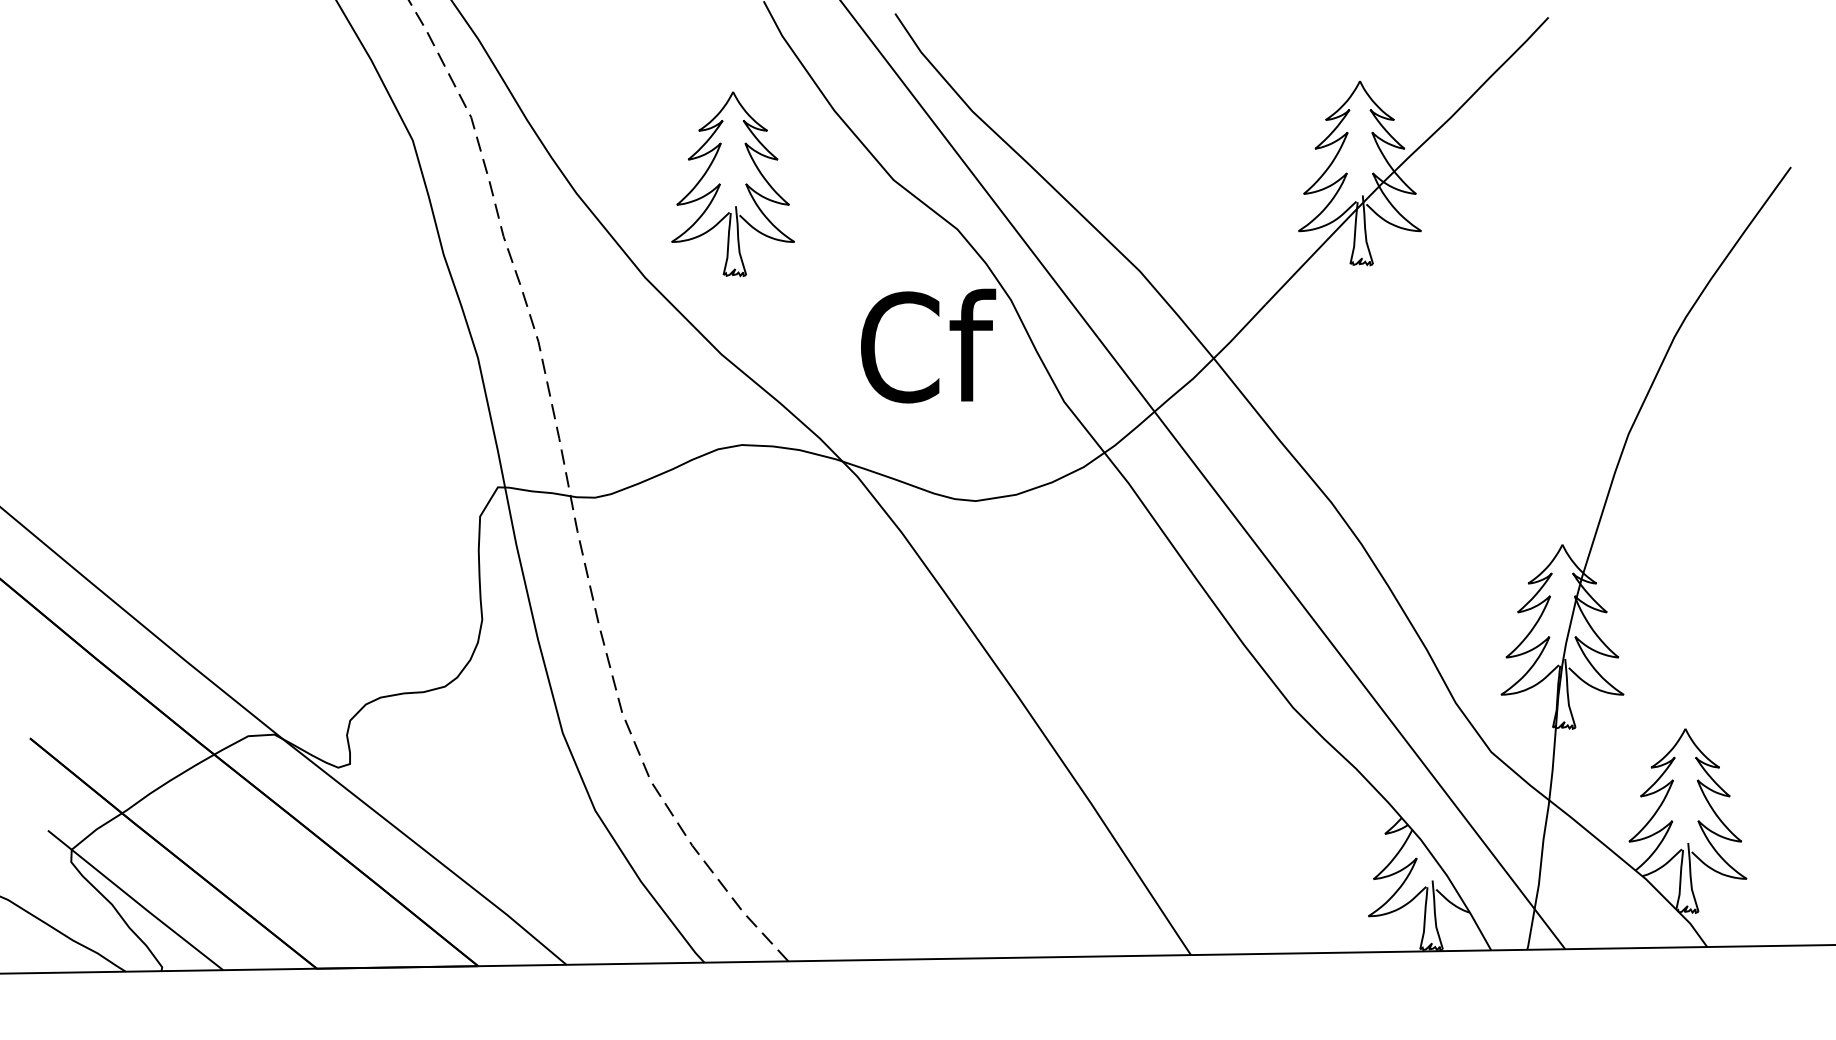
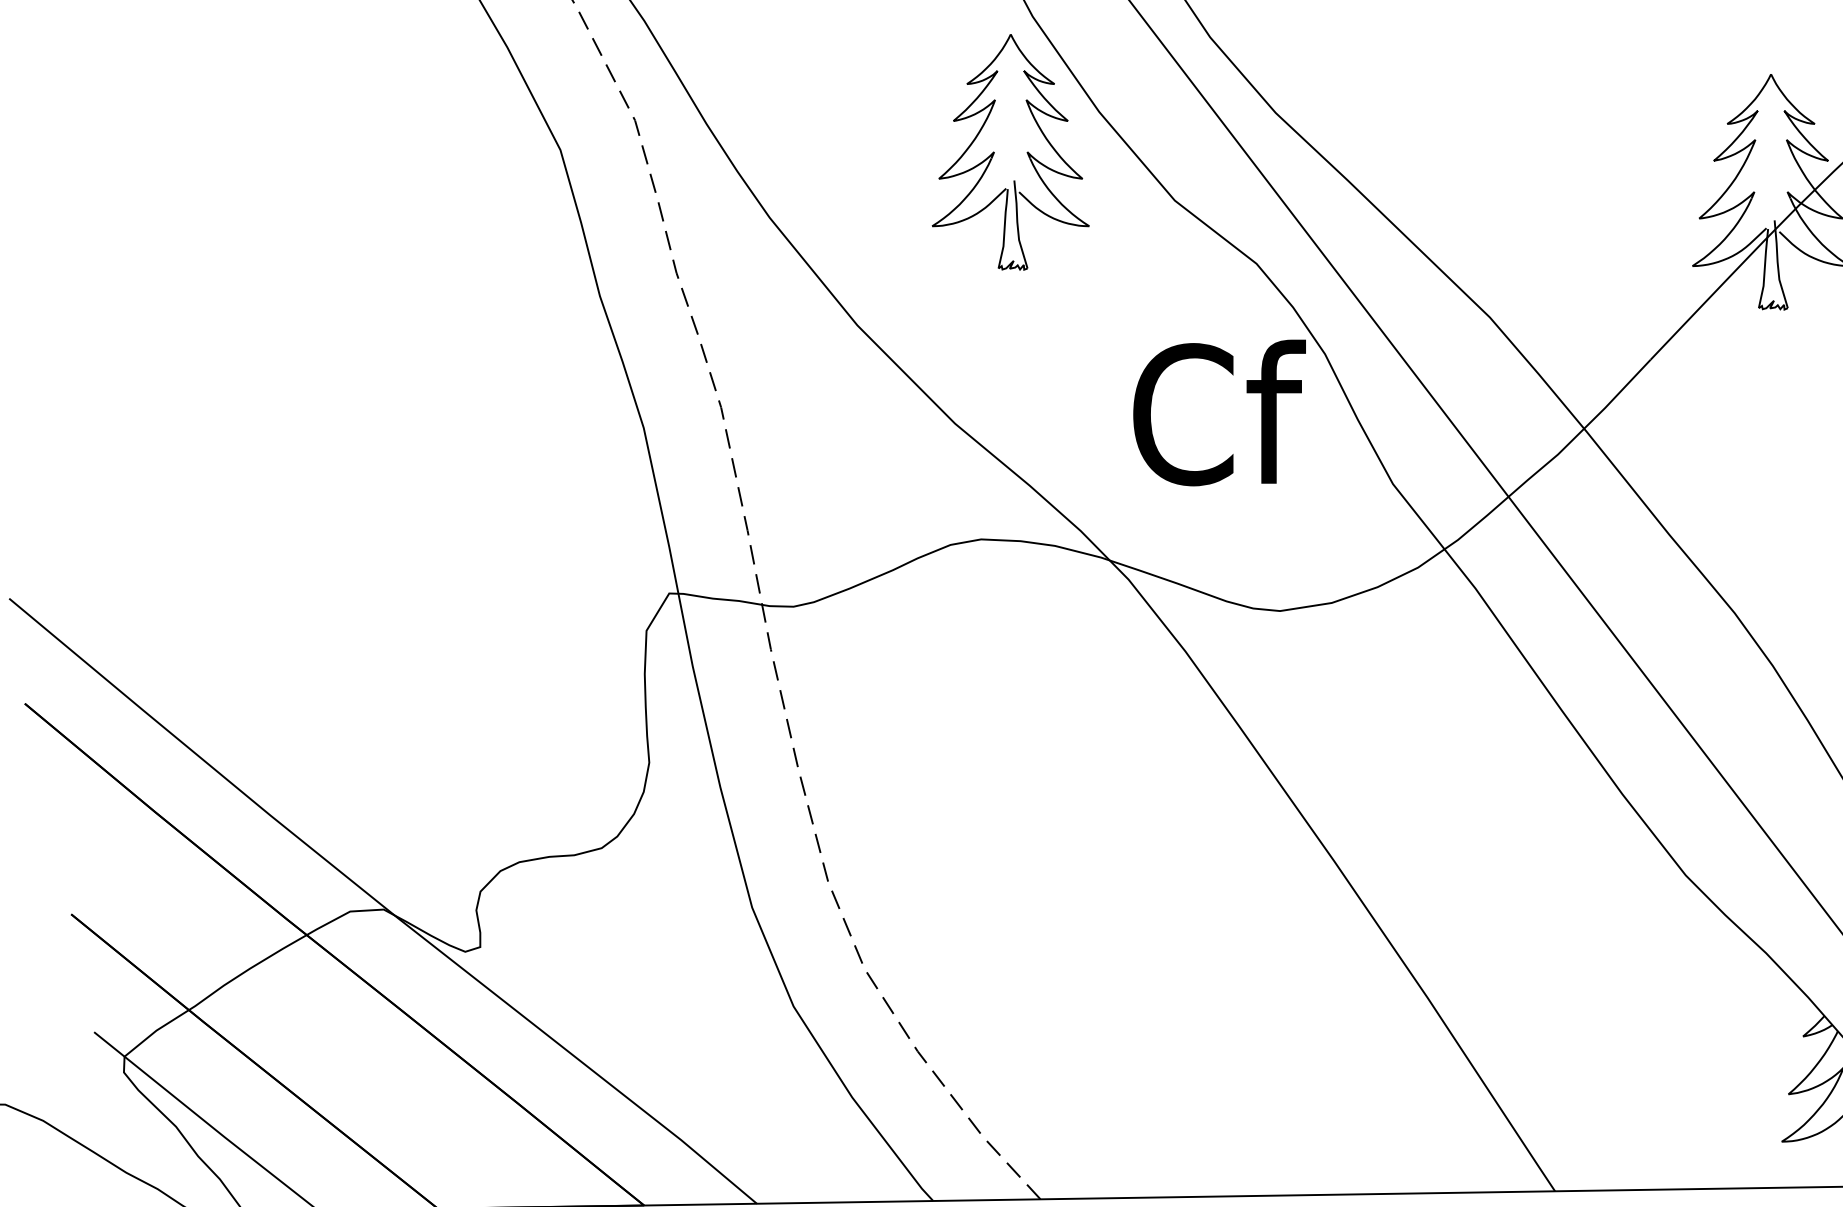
part: (720, 184) -> (994, 152), moved

